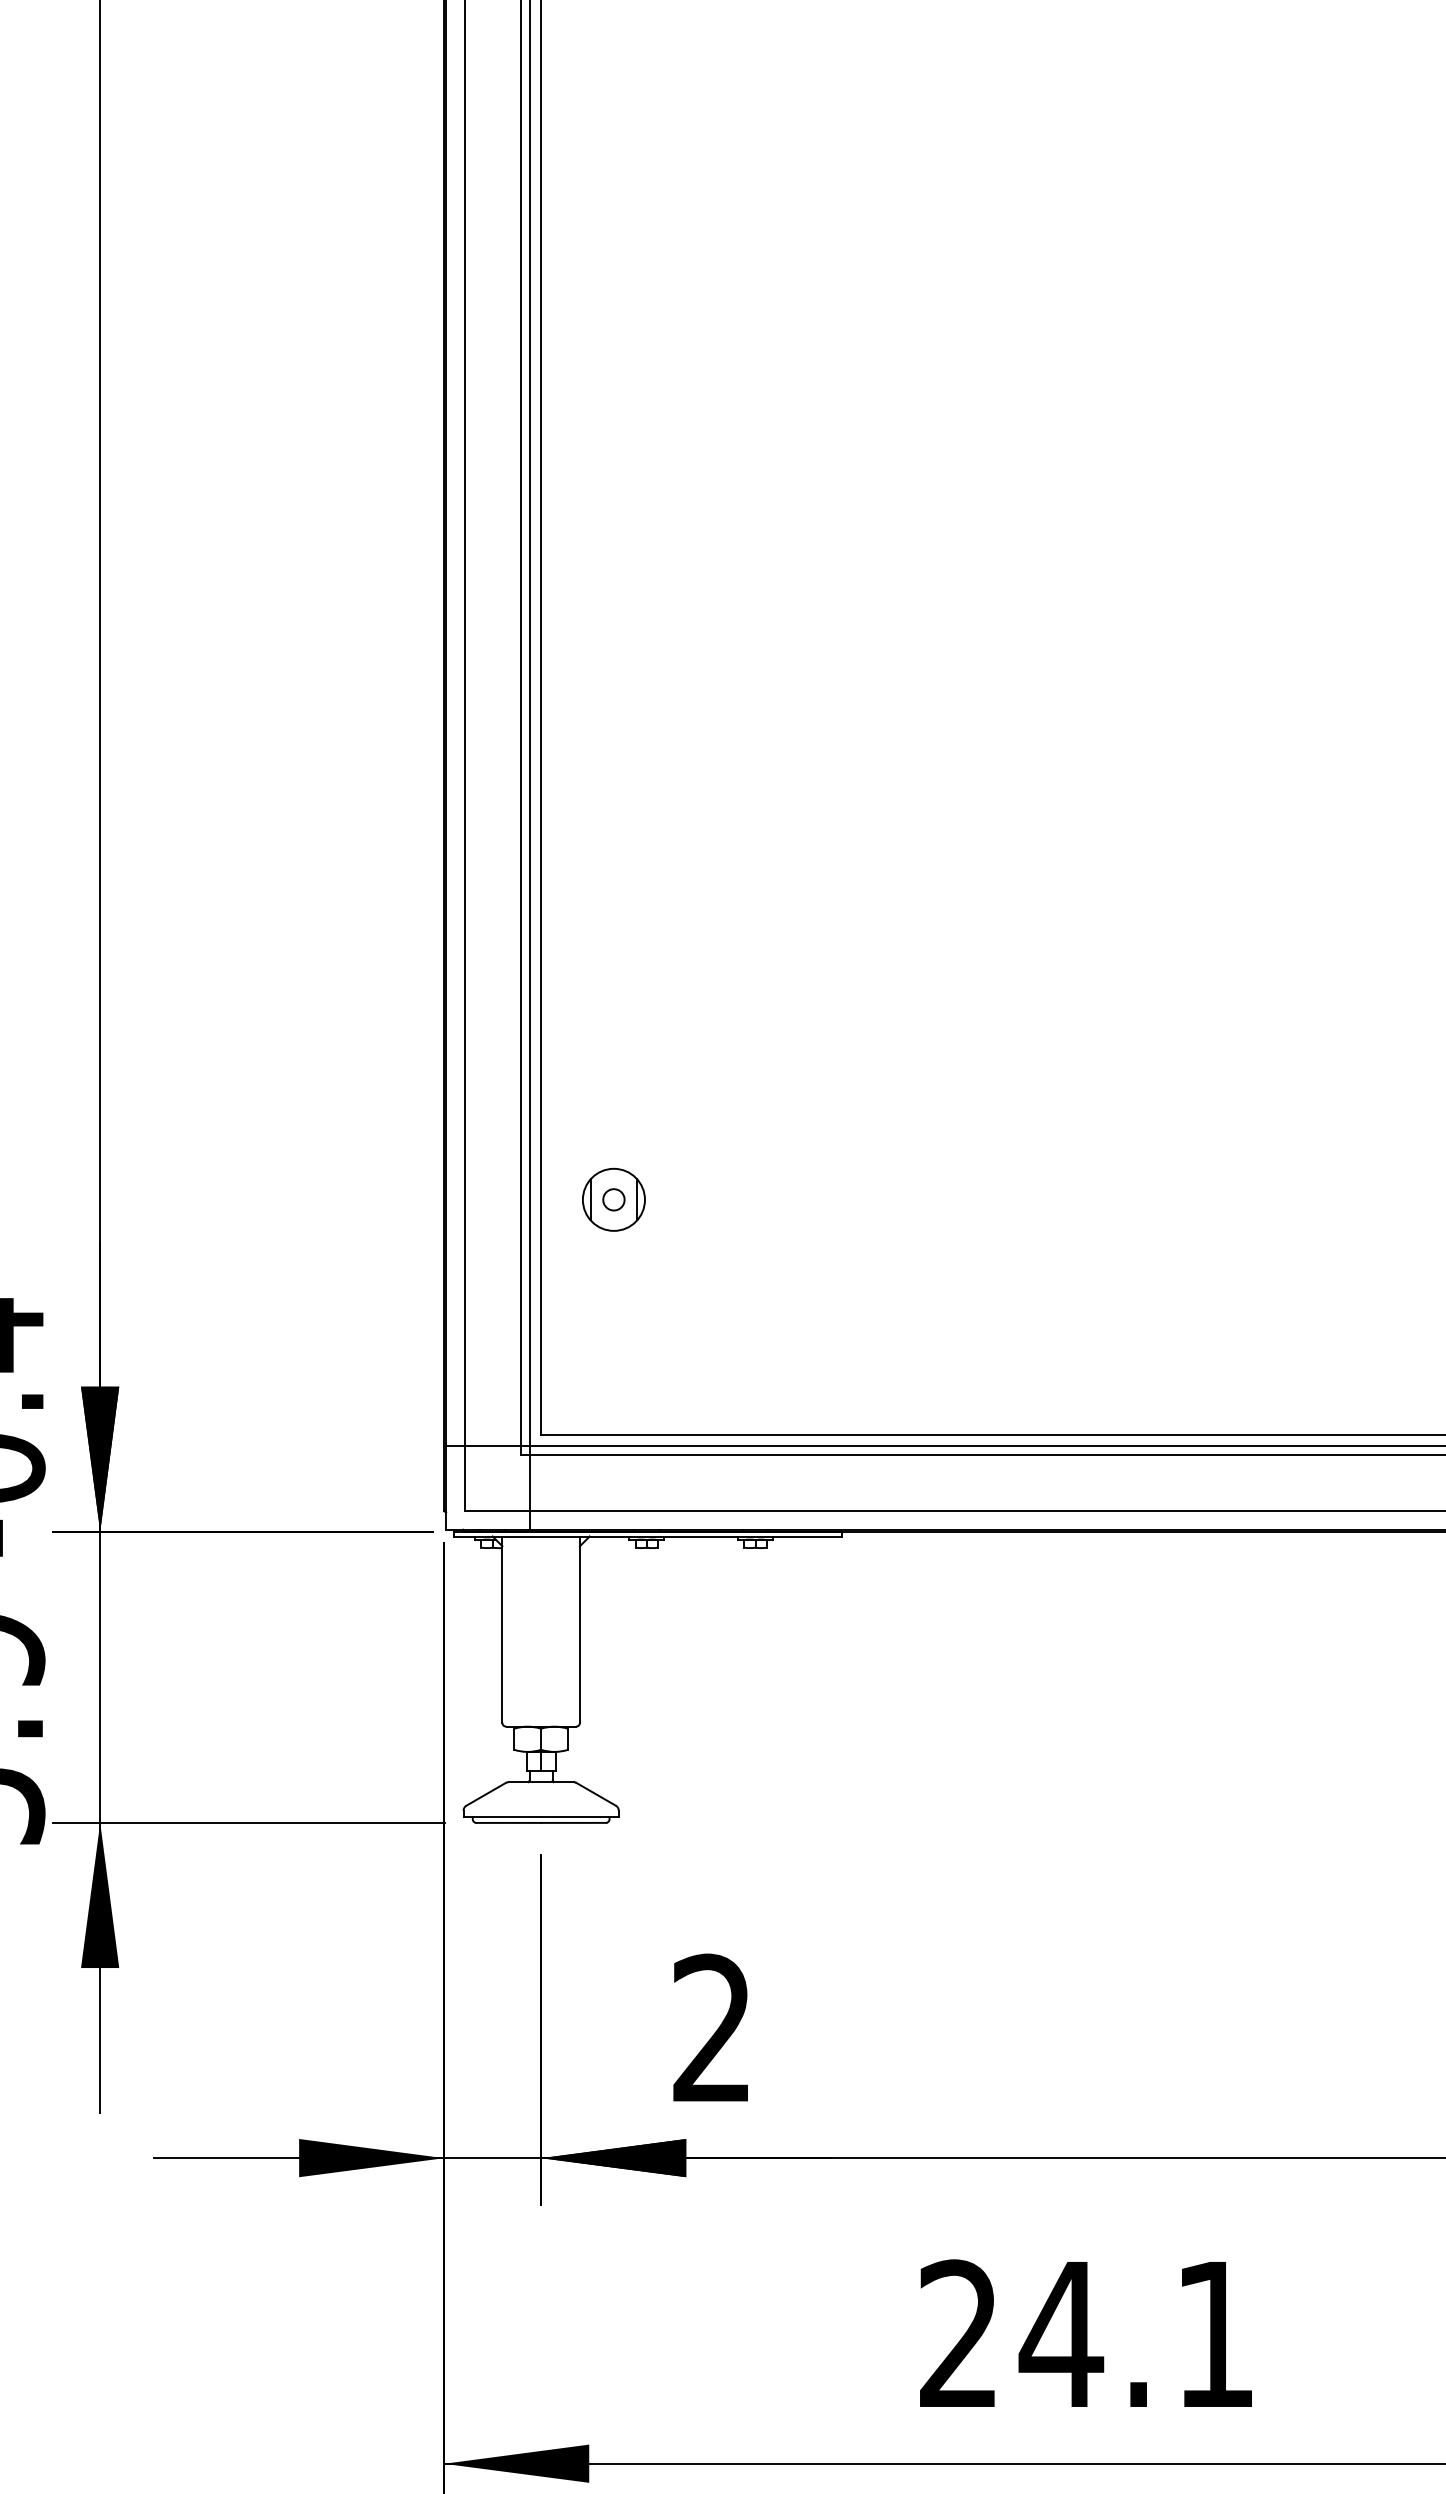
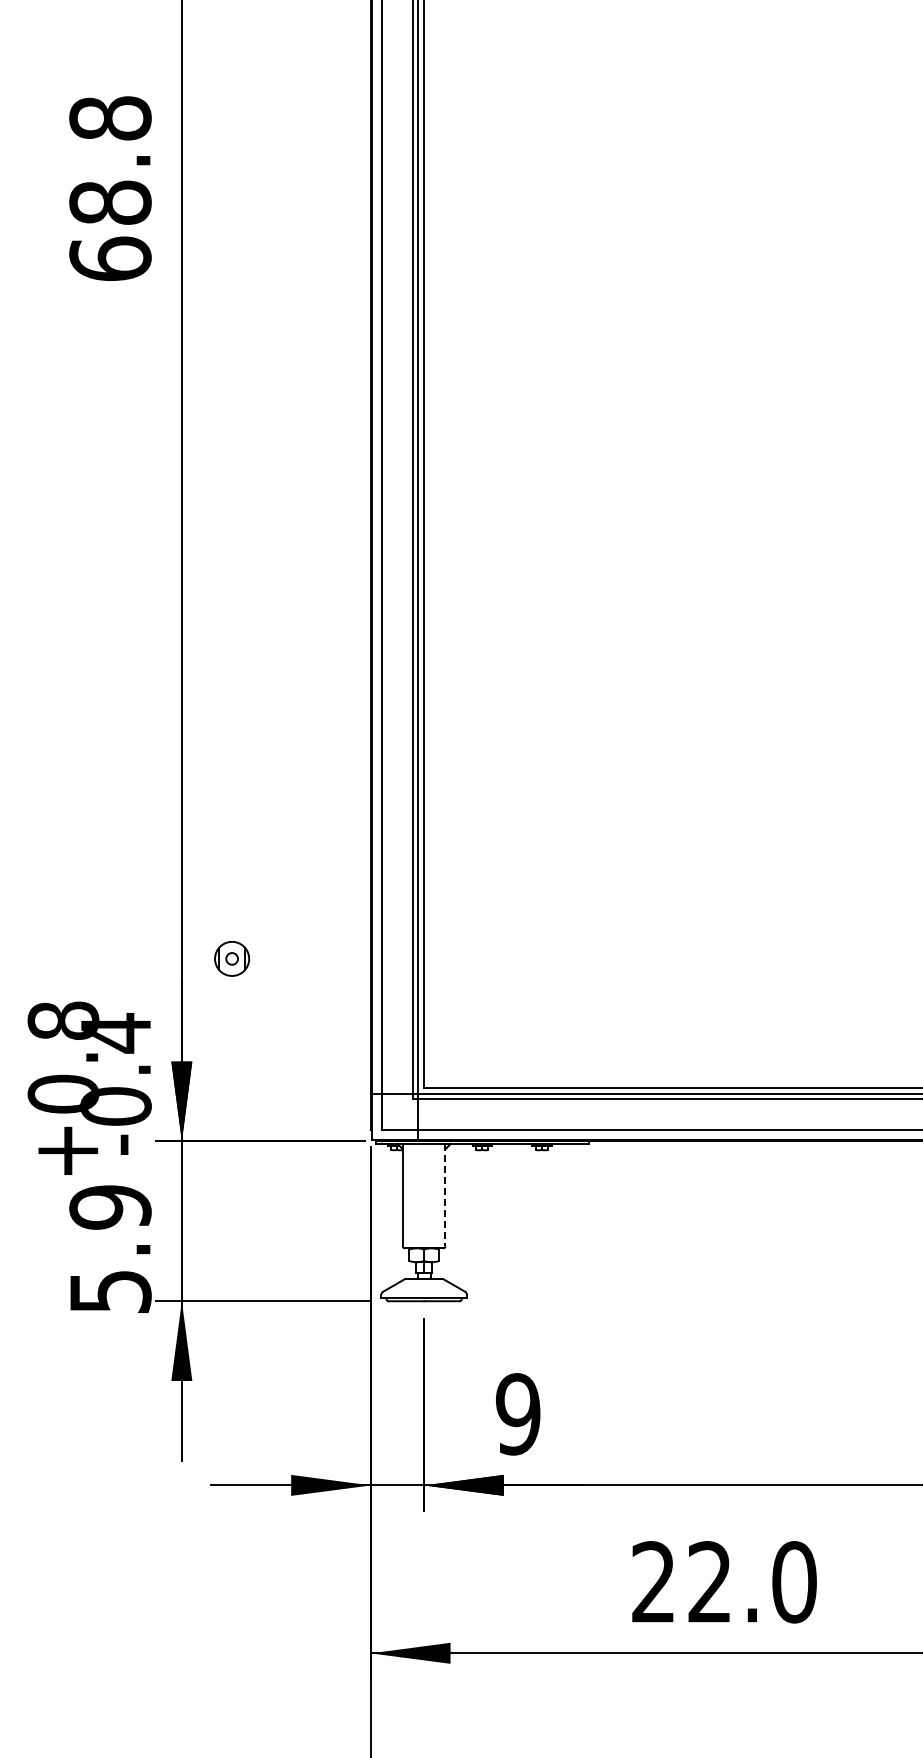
part: (614, 1199) -> (232, 958), moved
line: (580, 1630) -> (445, 1195), solid -> dashed
text: (711, 2029) -> (517, 1414), 2 -> 9
text: (1136, 2334) -> (751, 1582), 24.1 -> 22.0

